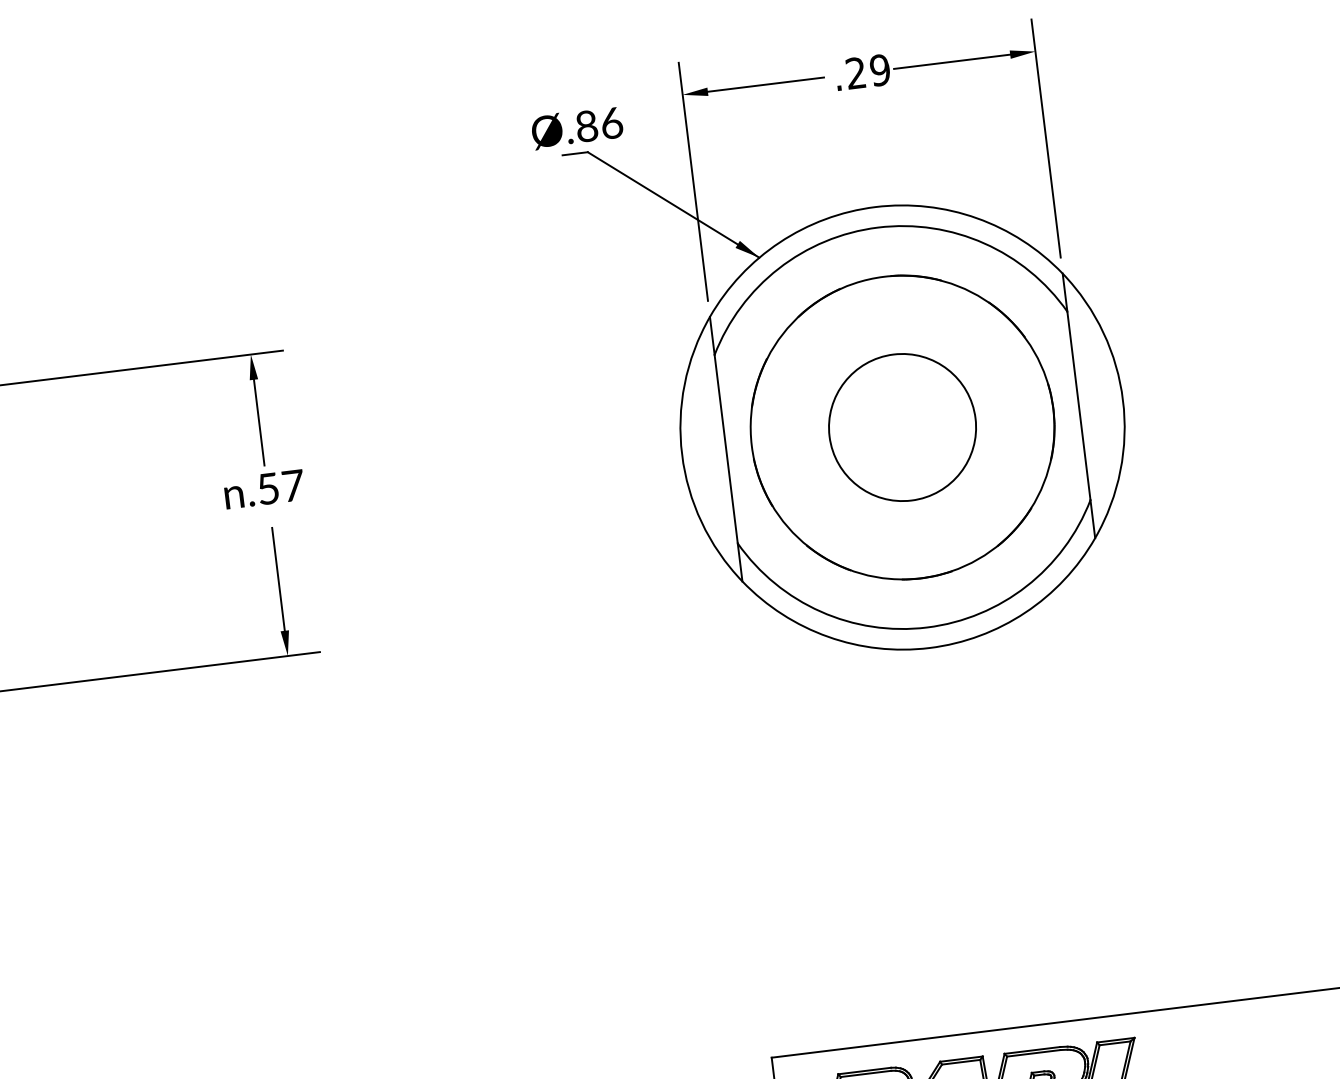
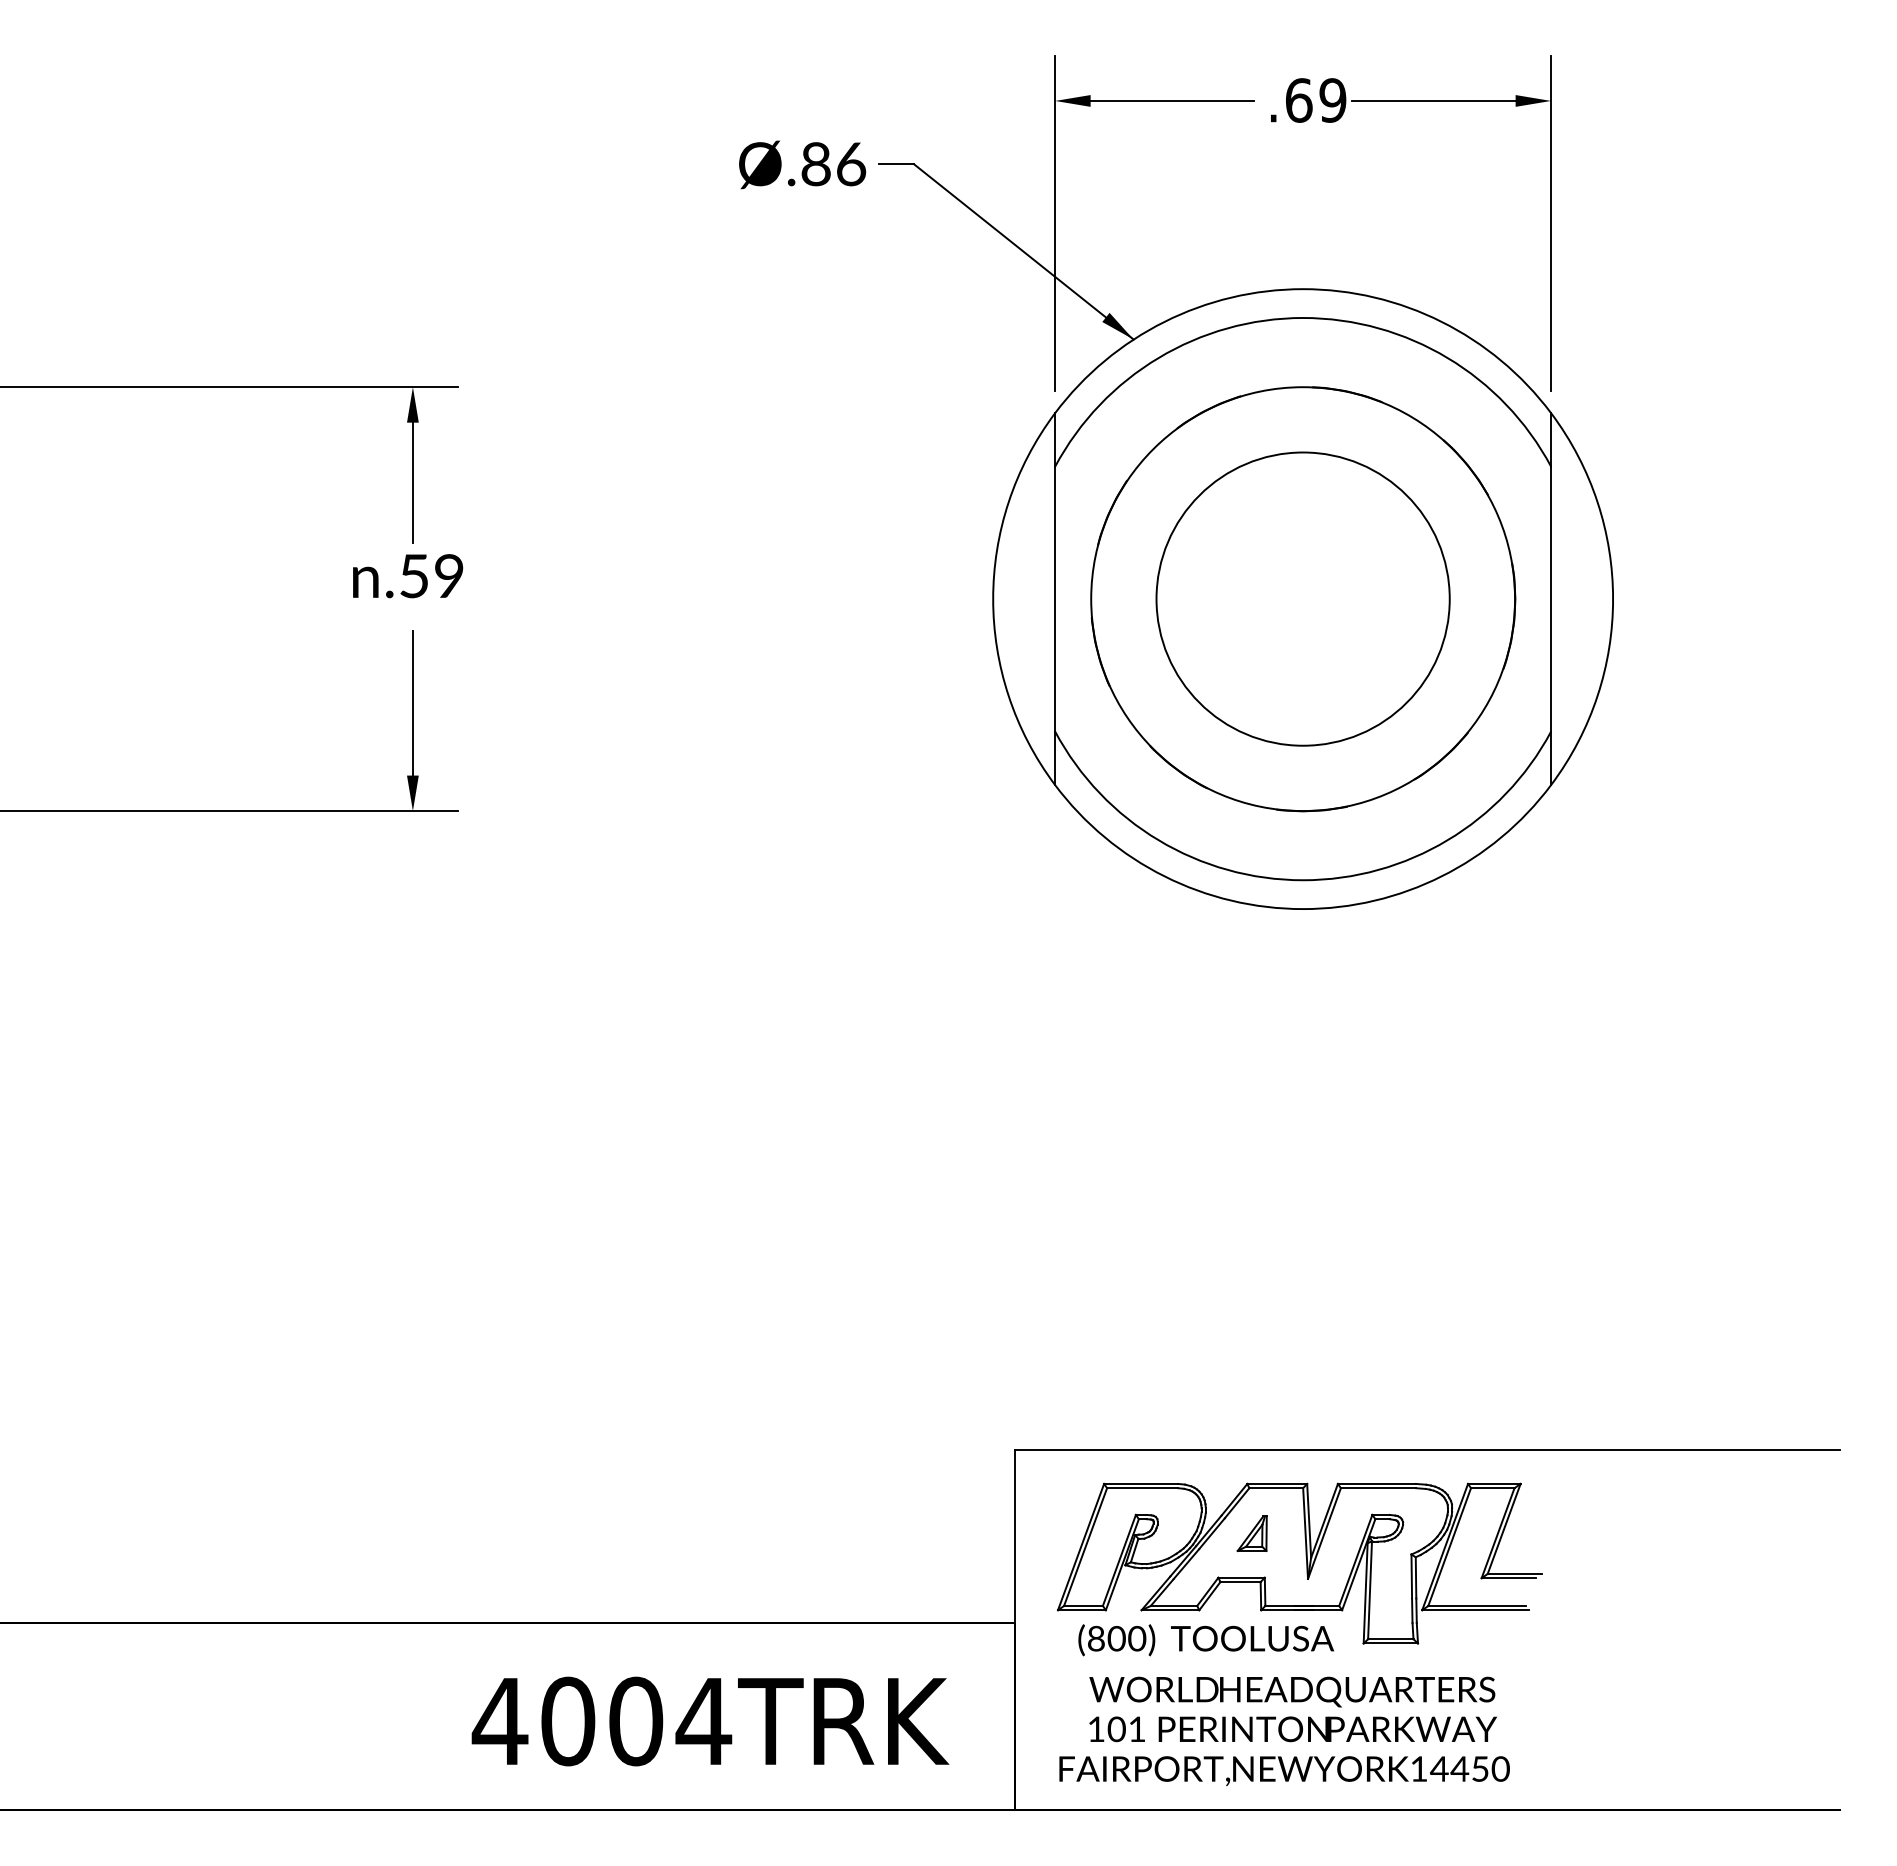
text: (856, 73) -> (1299, 100), .29 -> .69
text: (577, 127) -> (802, 164), moved
circle: (902, 427) -> (1302, 598), size x1.43
text: (293, 485) -> (449, 575), .57 -> .59

